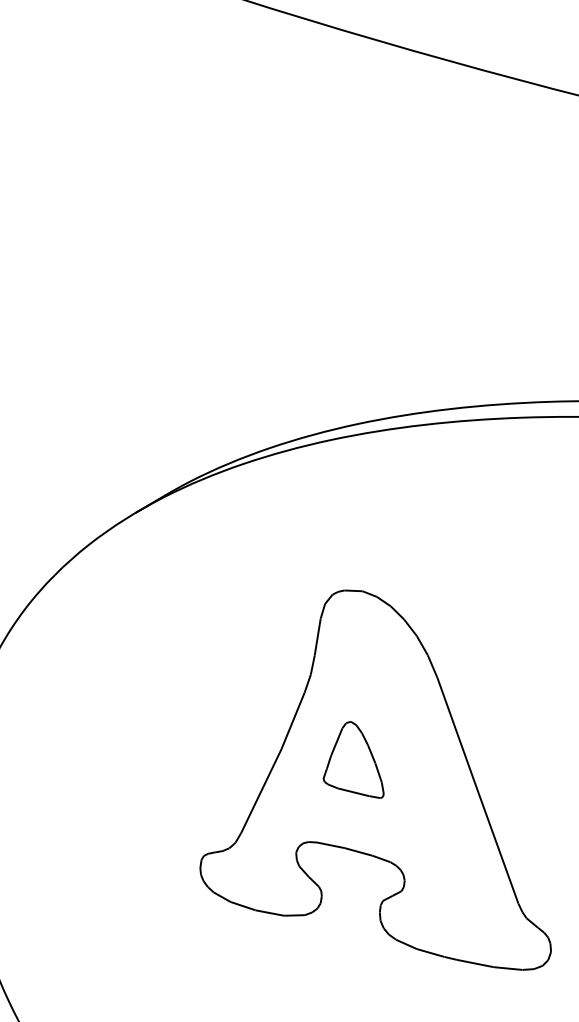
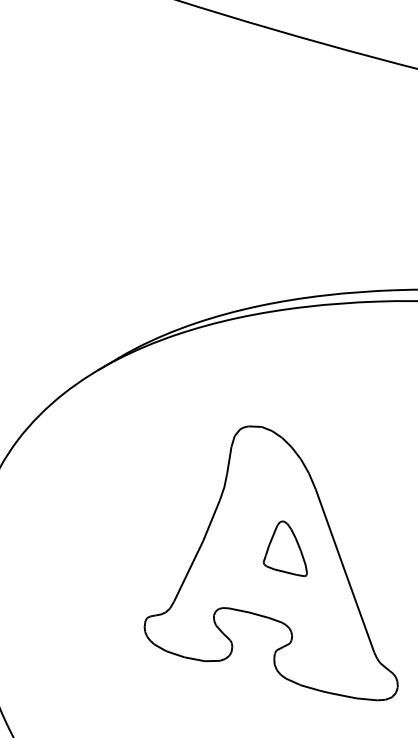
part: (352, 759) -> (284, 548), moved

